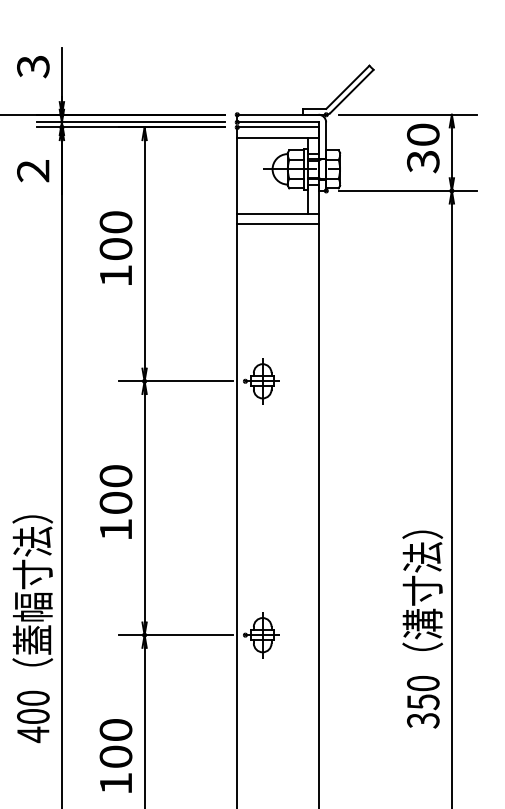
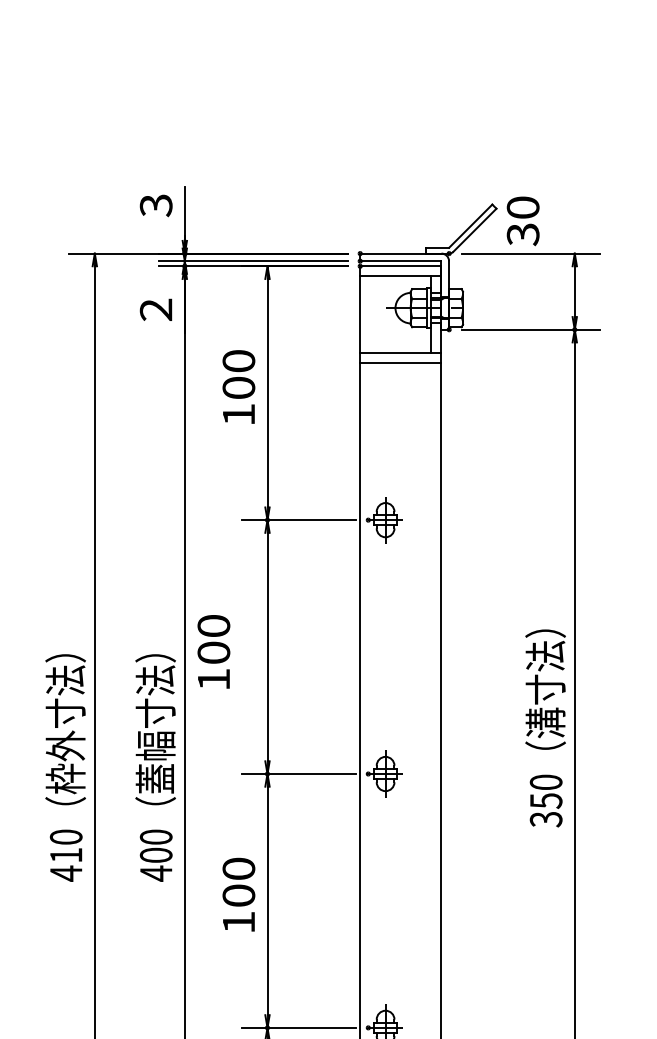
text: (422, 148) -> (522, 221), moved
text: (115, 501) -> (213, 651), moved
text: (422, 629) -> (545, 728), moved

